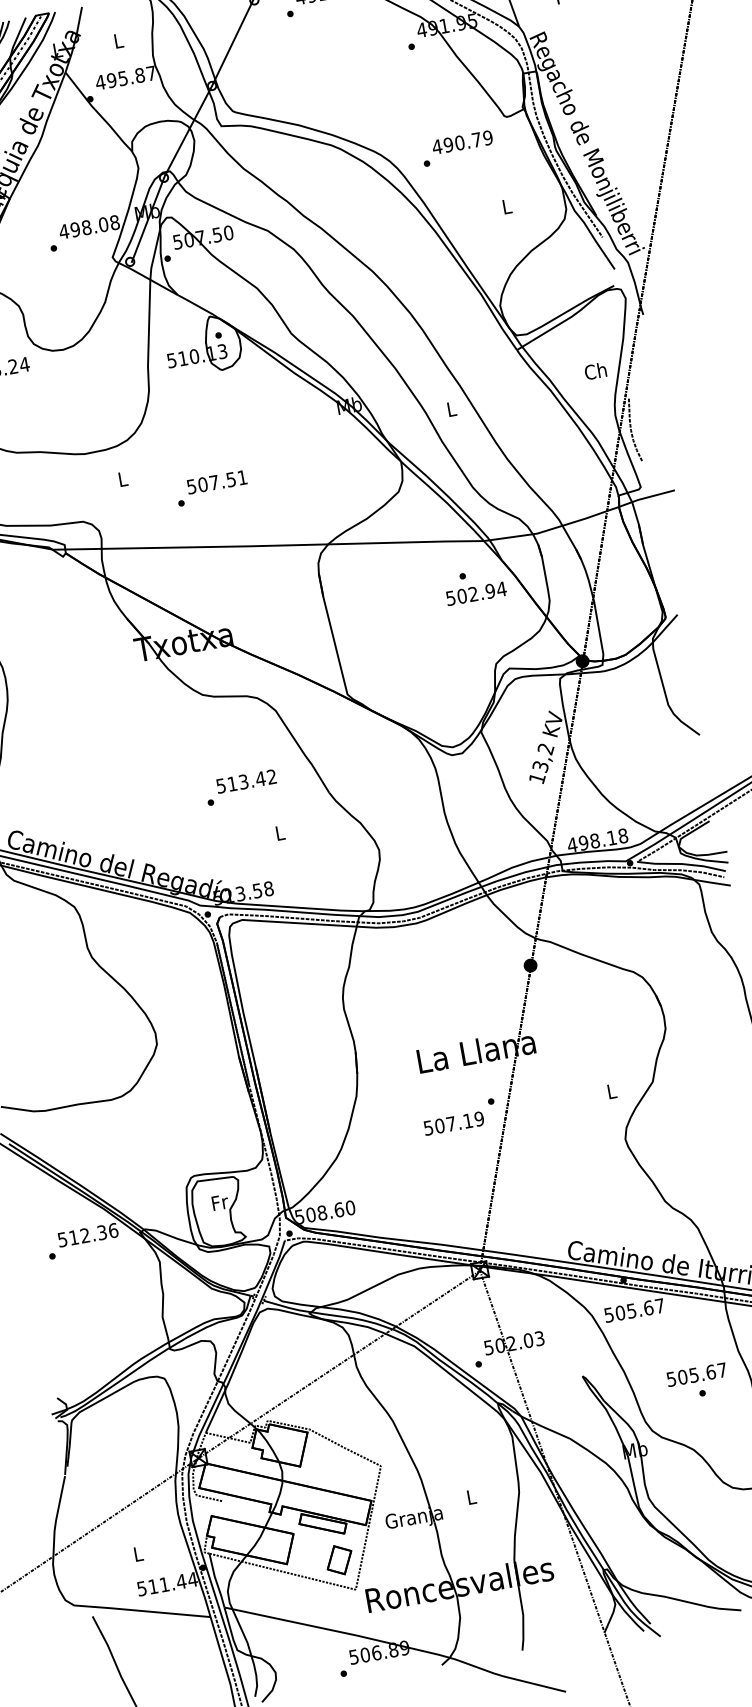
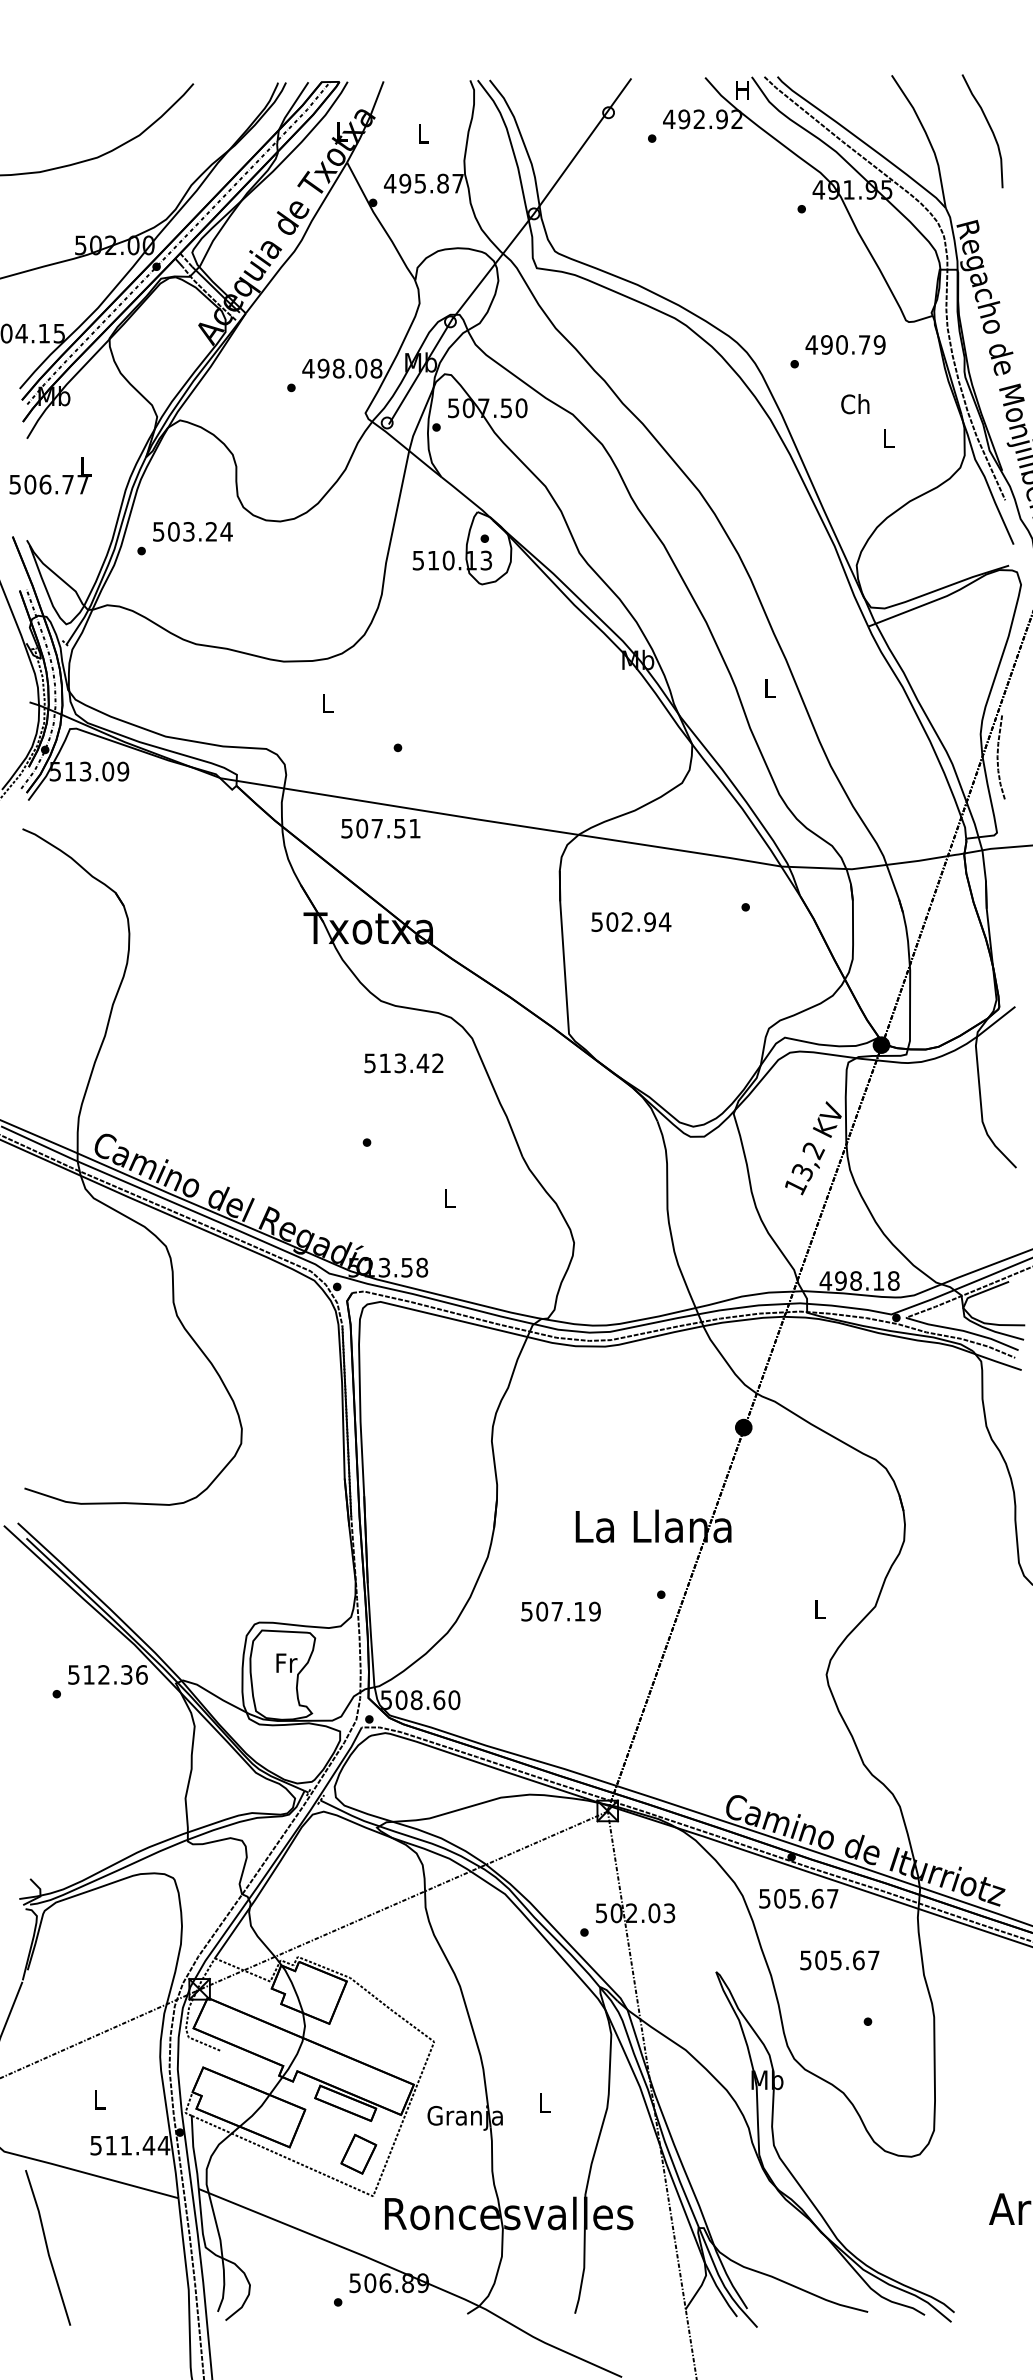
text: (595, 371) -> (855, 404), moved
text: (216, 482) -> (380, 828), moved
text: (476, 593) -> (631, 921), moved
text: (246, 781) -> (403, 1063), moved
text: (453, 1123) -> (560, 1611), moved
text: (696, 1374) -> (839, 1960), moved

